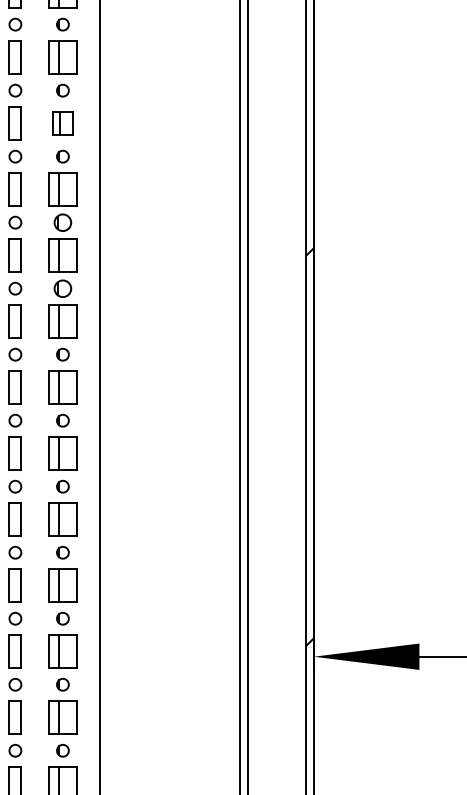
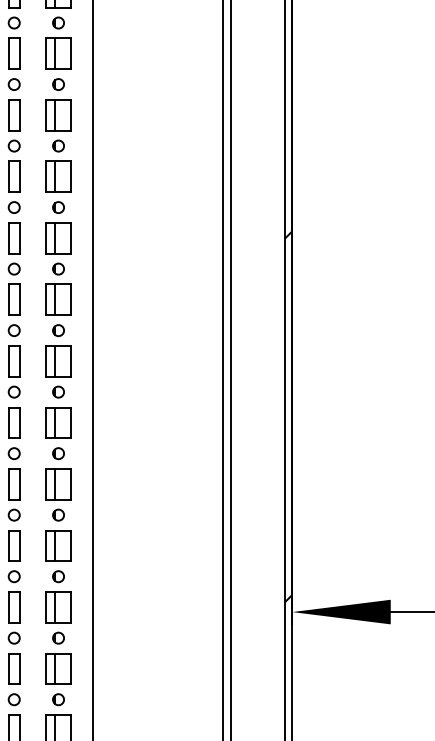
part: (62, 123) -> (58, 115), size x1.43
part: (62, 222) -> (58, 207), size x0.71
part: (62, 288) -> (58, 268), size x0.71

